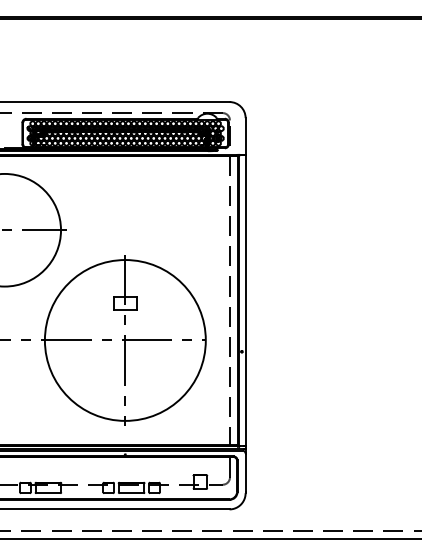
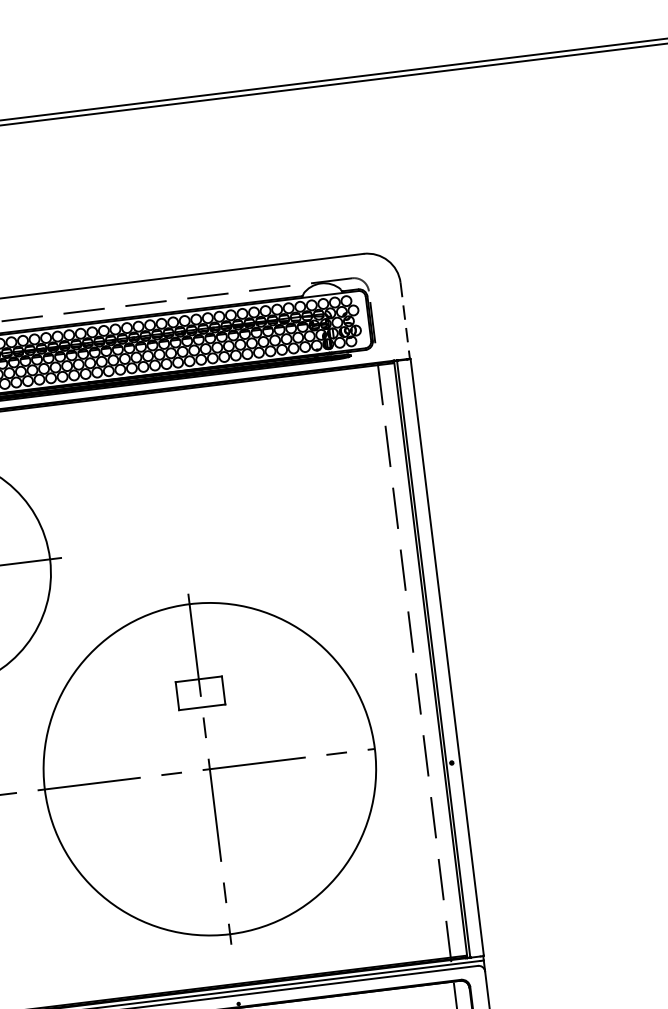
line: (245, 136) -> (404, 320), solid -> dashed

